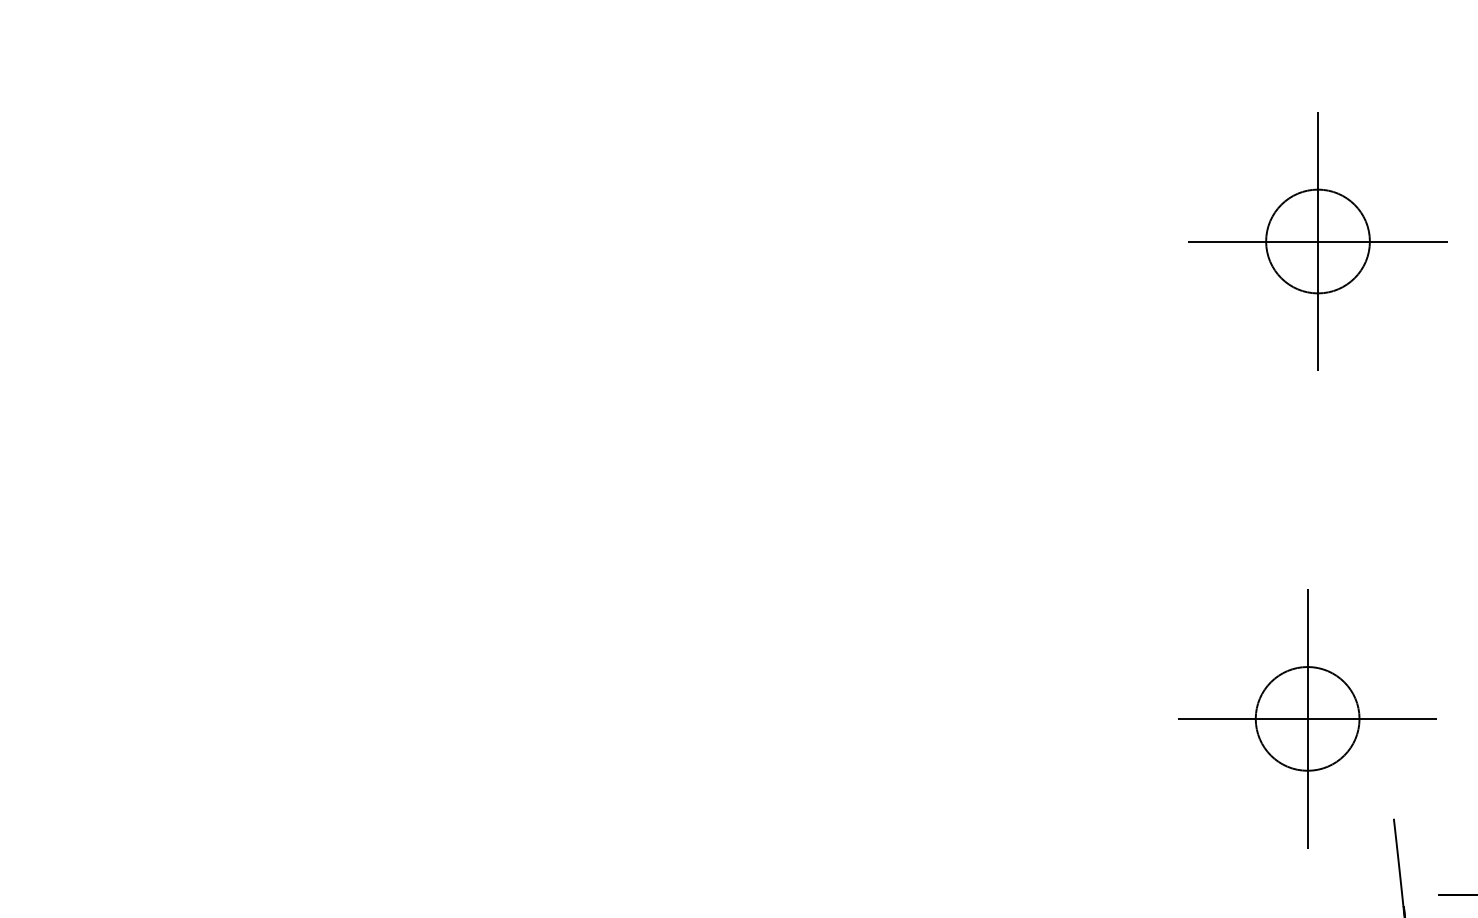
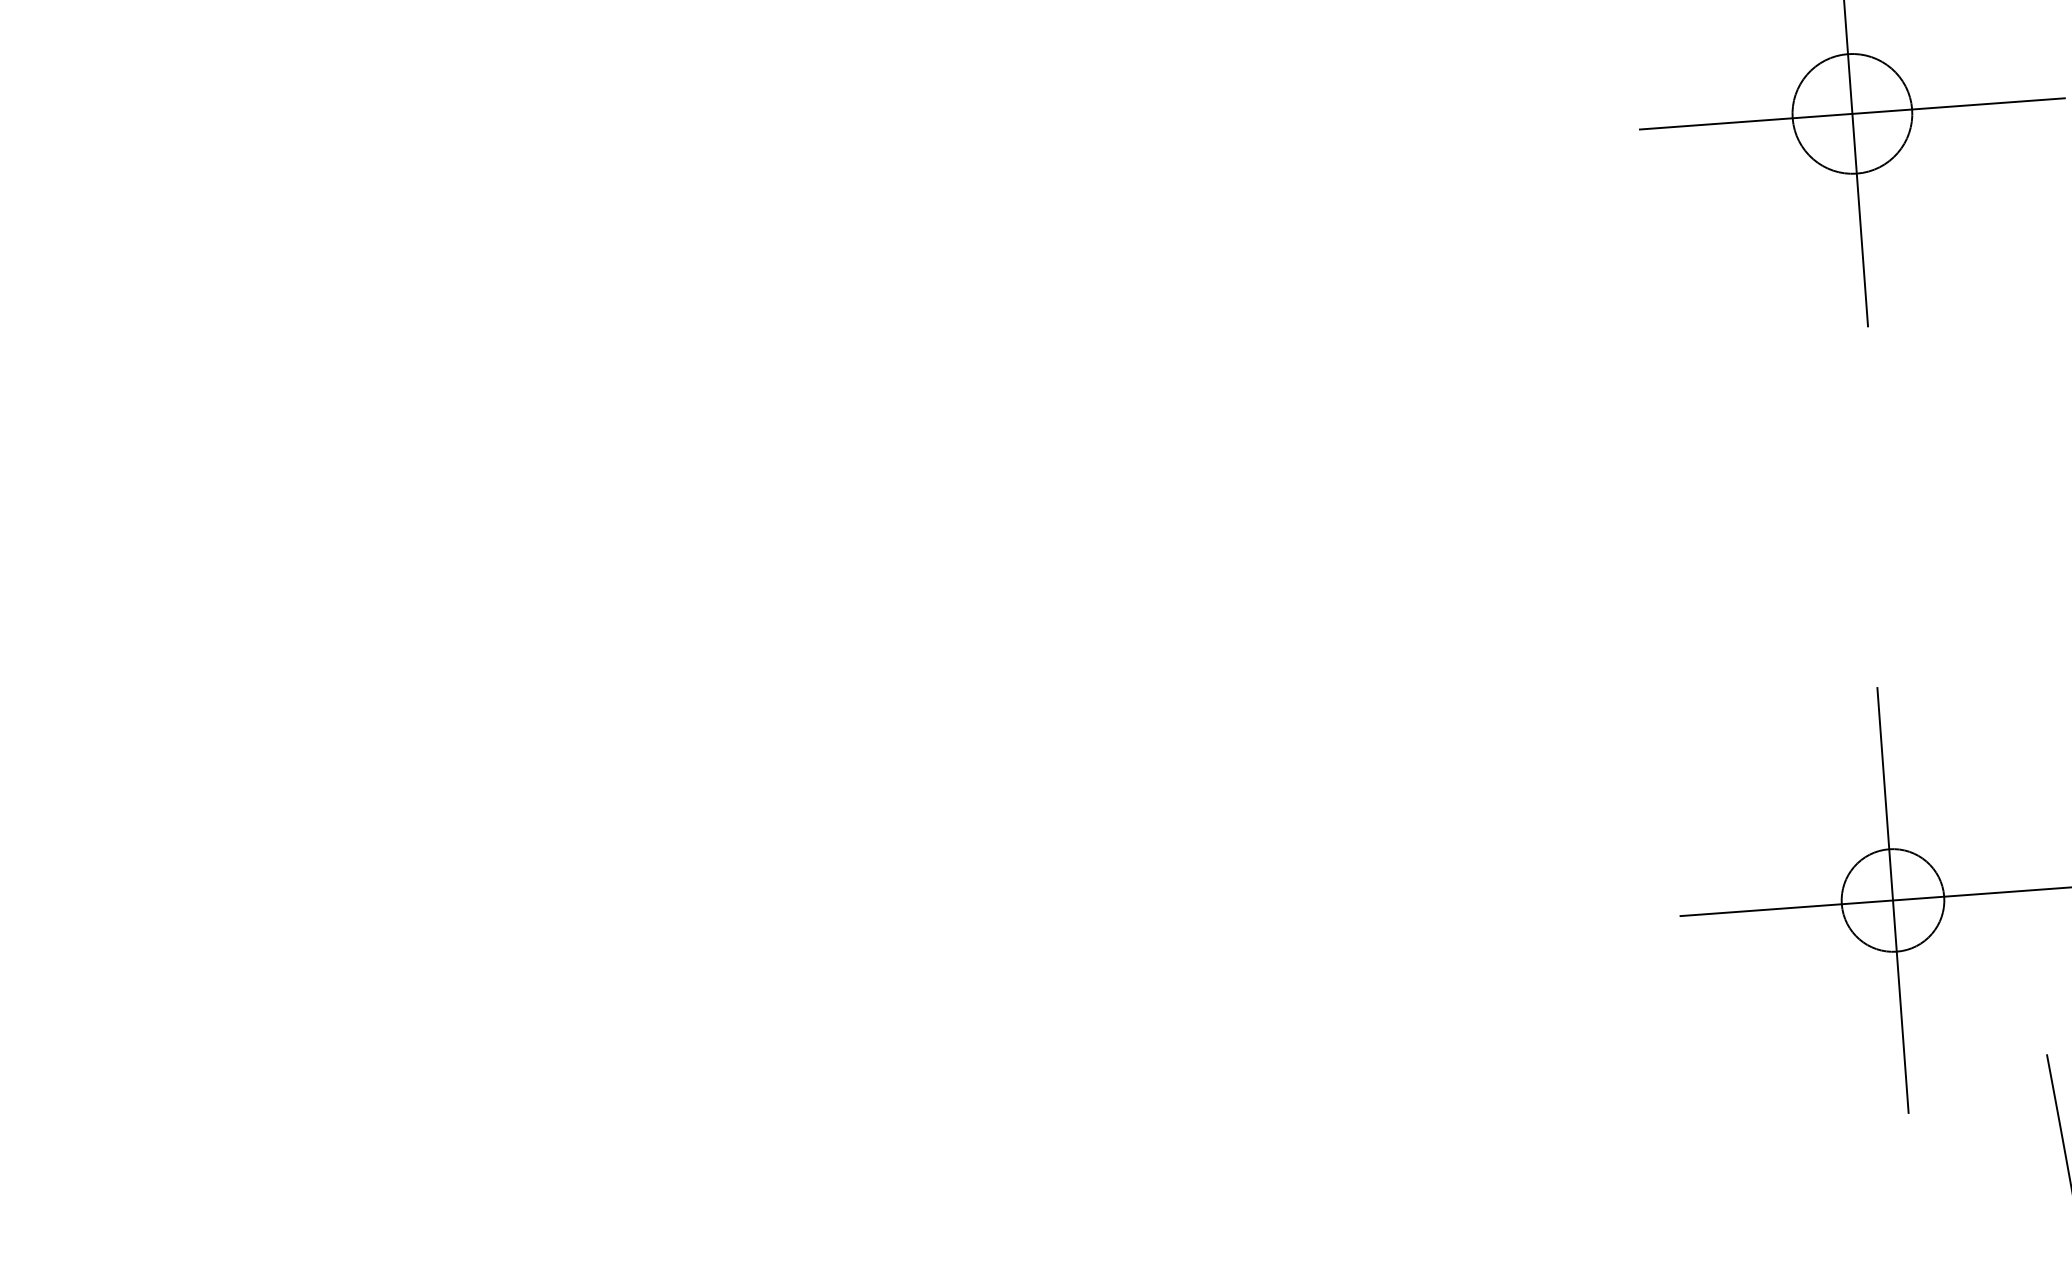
circle: (1317, 241) -> (1851, 113), size x0.7
circle: (1307, 718) -> (1892, 899), size x0.6

